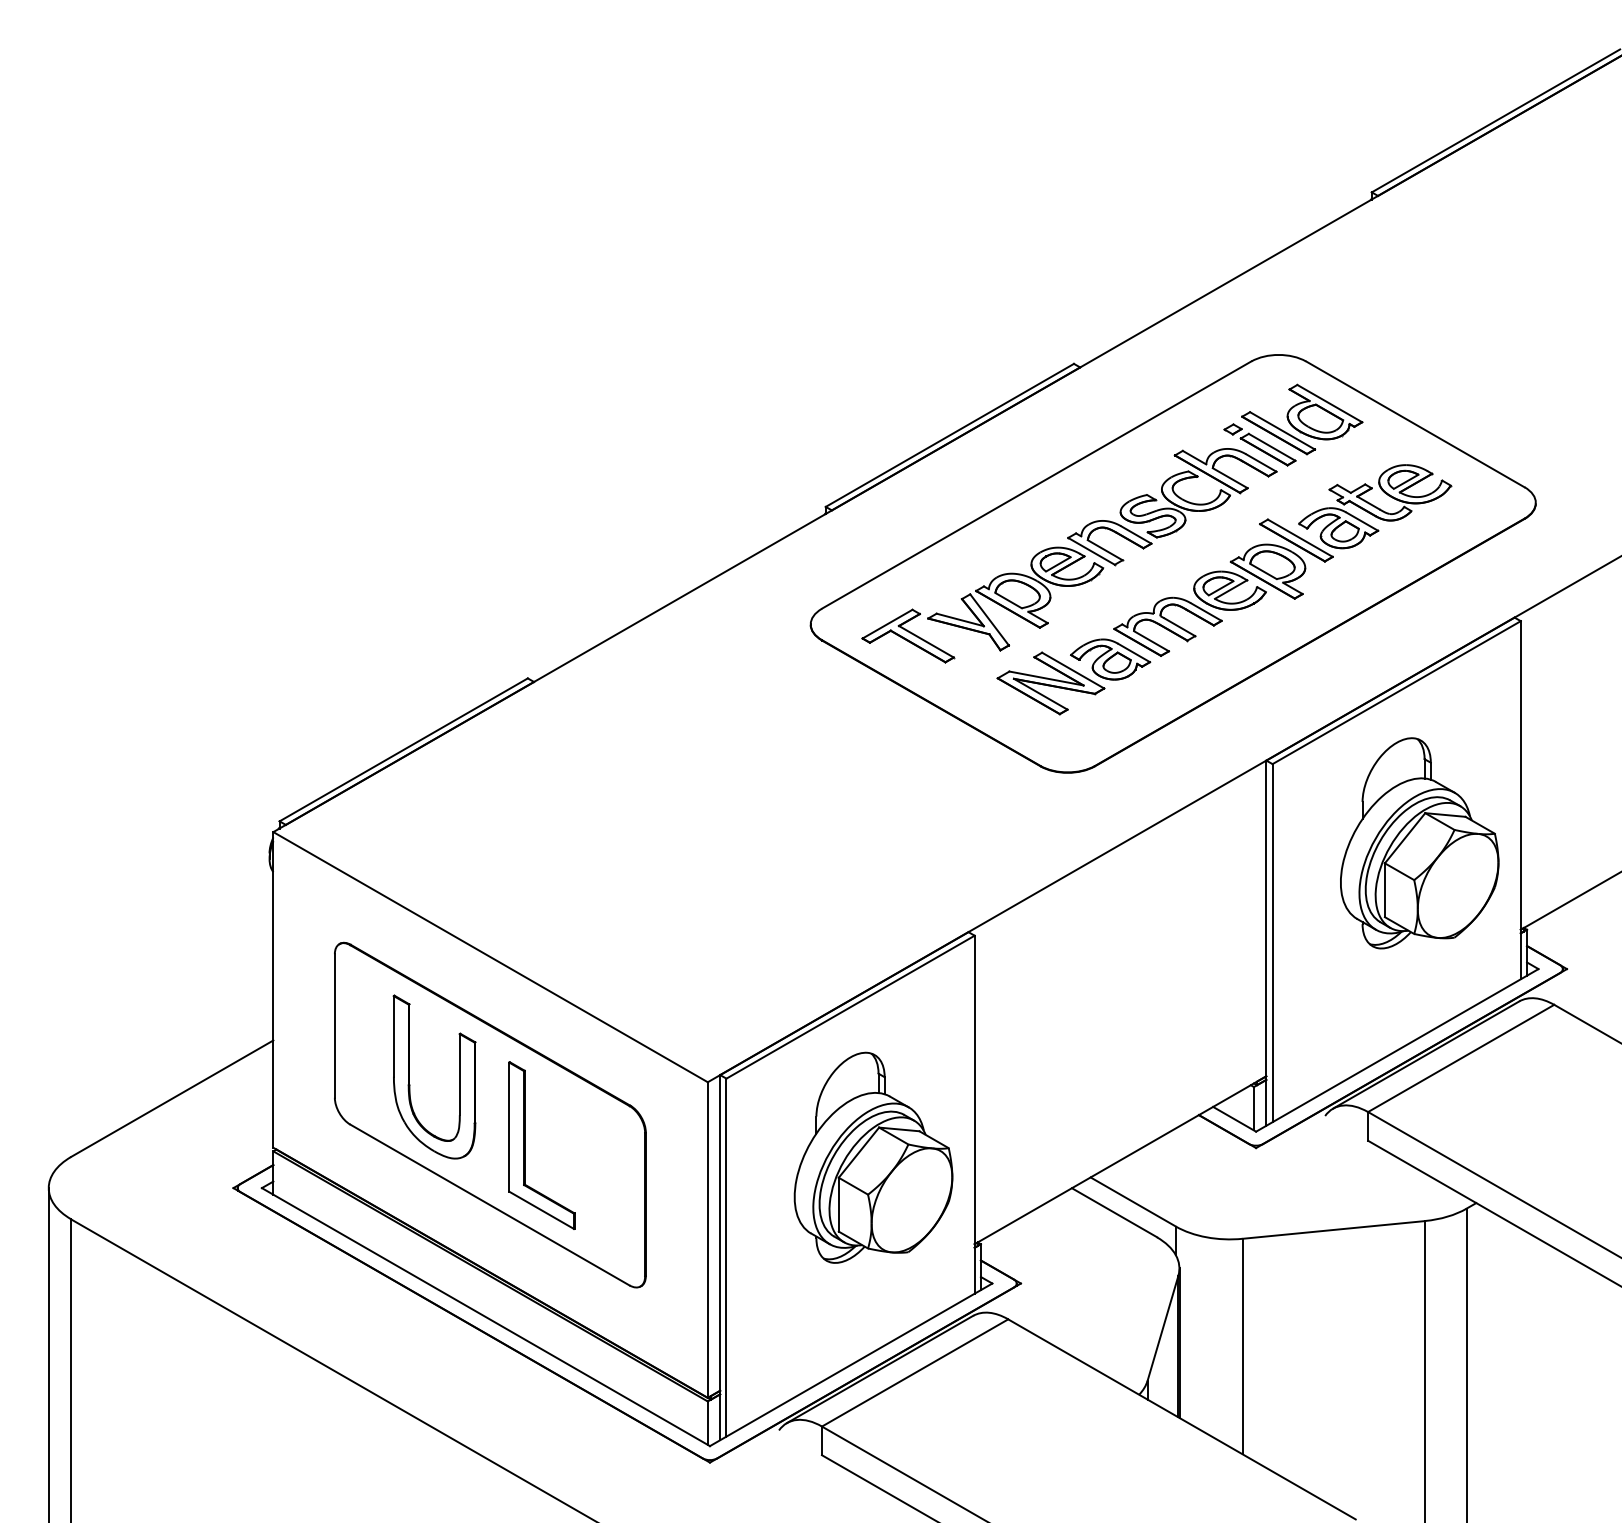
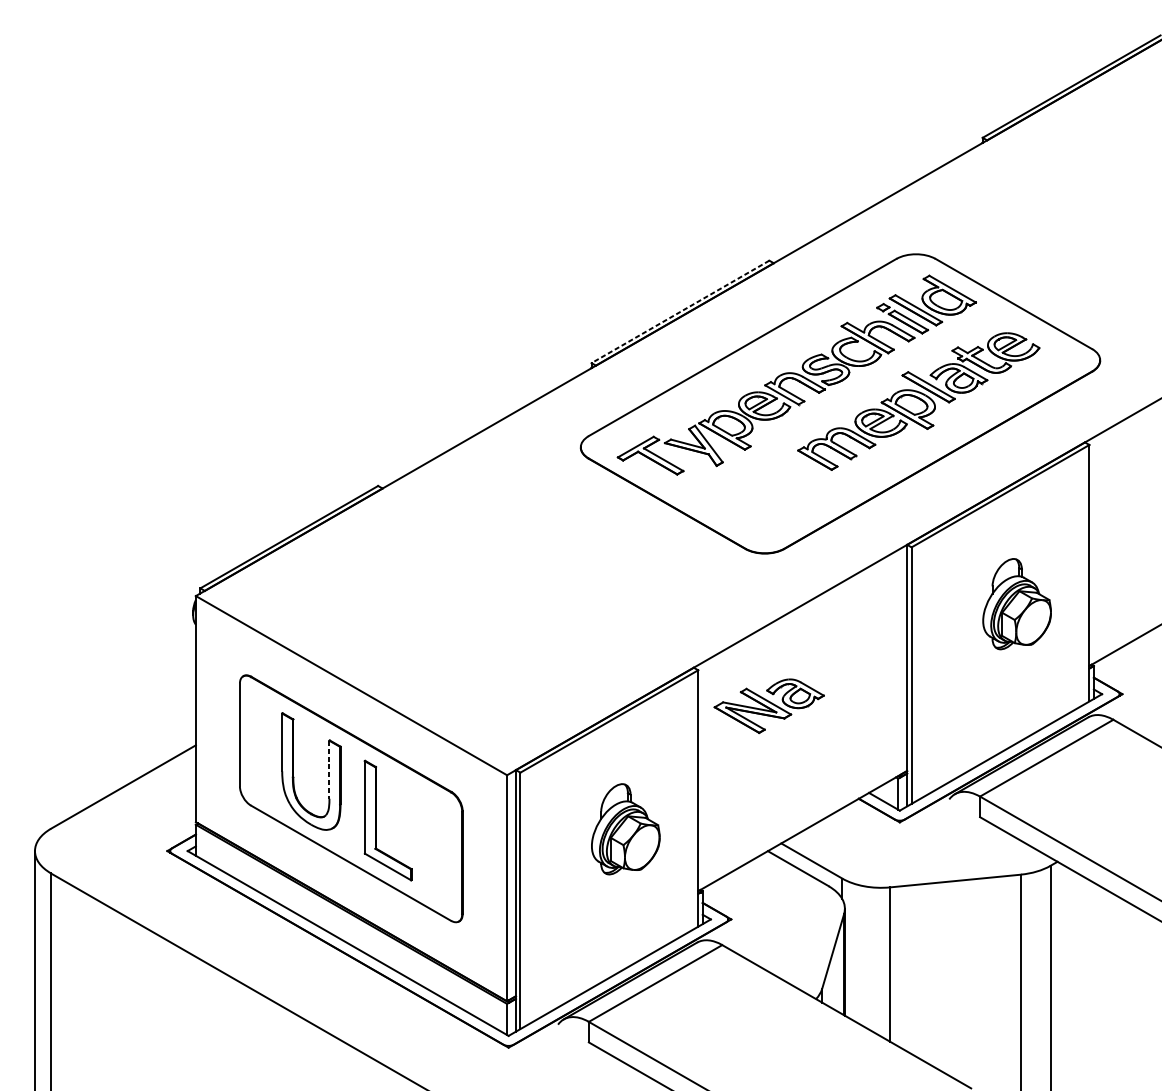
line: (949, 435) -> (680, 311), solid -> dashed
part: (1073, 676) -> (769, 705), moved
part: (1419, 843) -> (1016, 604), size x0.6
line: (459, 1075) -> (329, 770), solid -> dashed
part: (873, 1157) -> (625, 829), size x0.6

